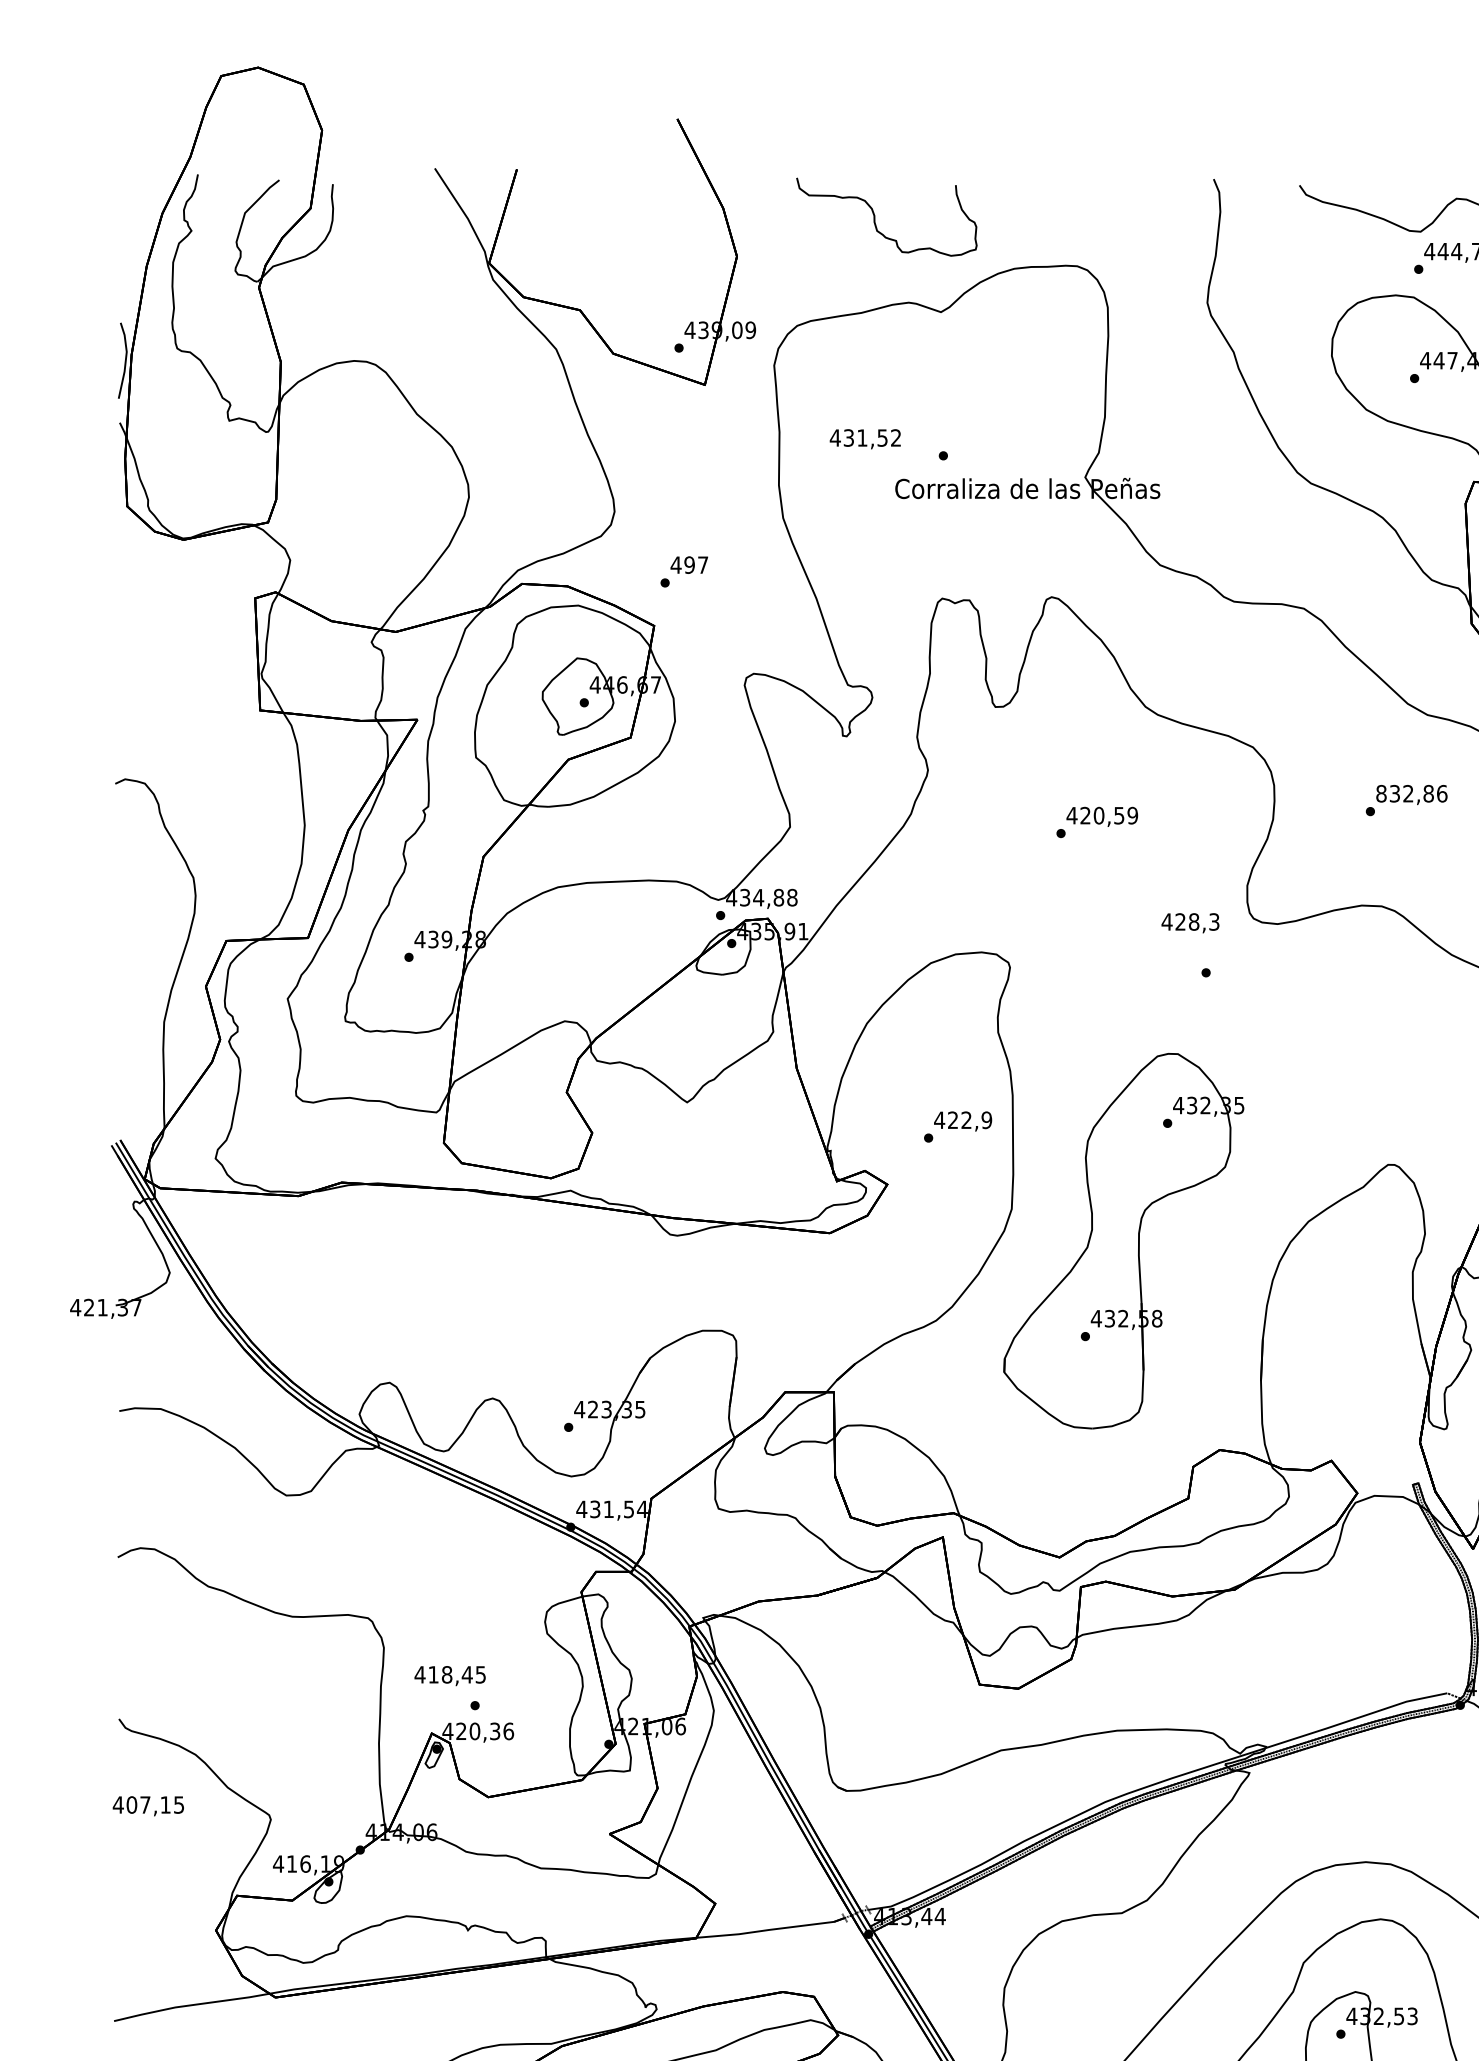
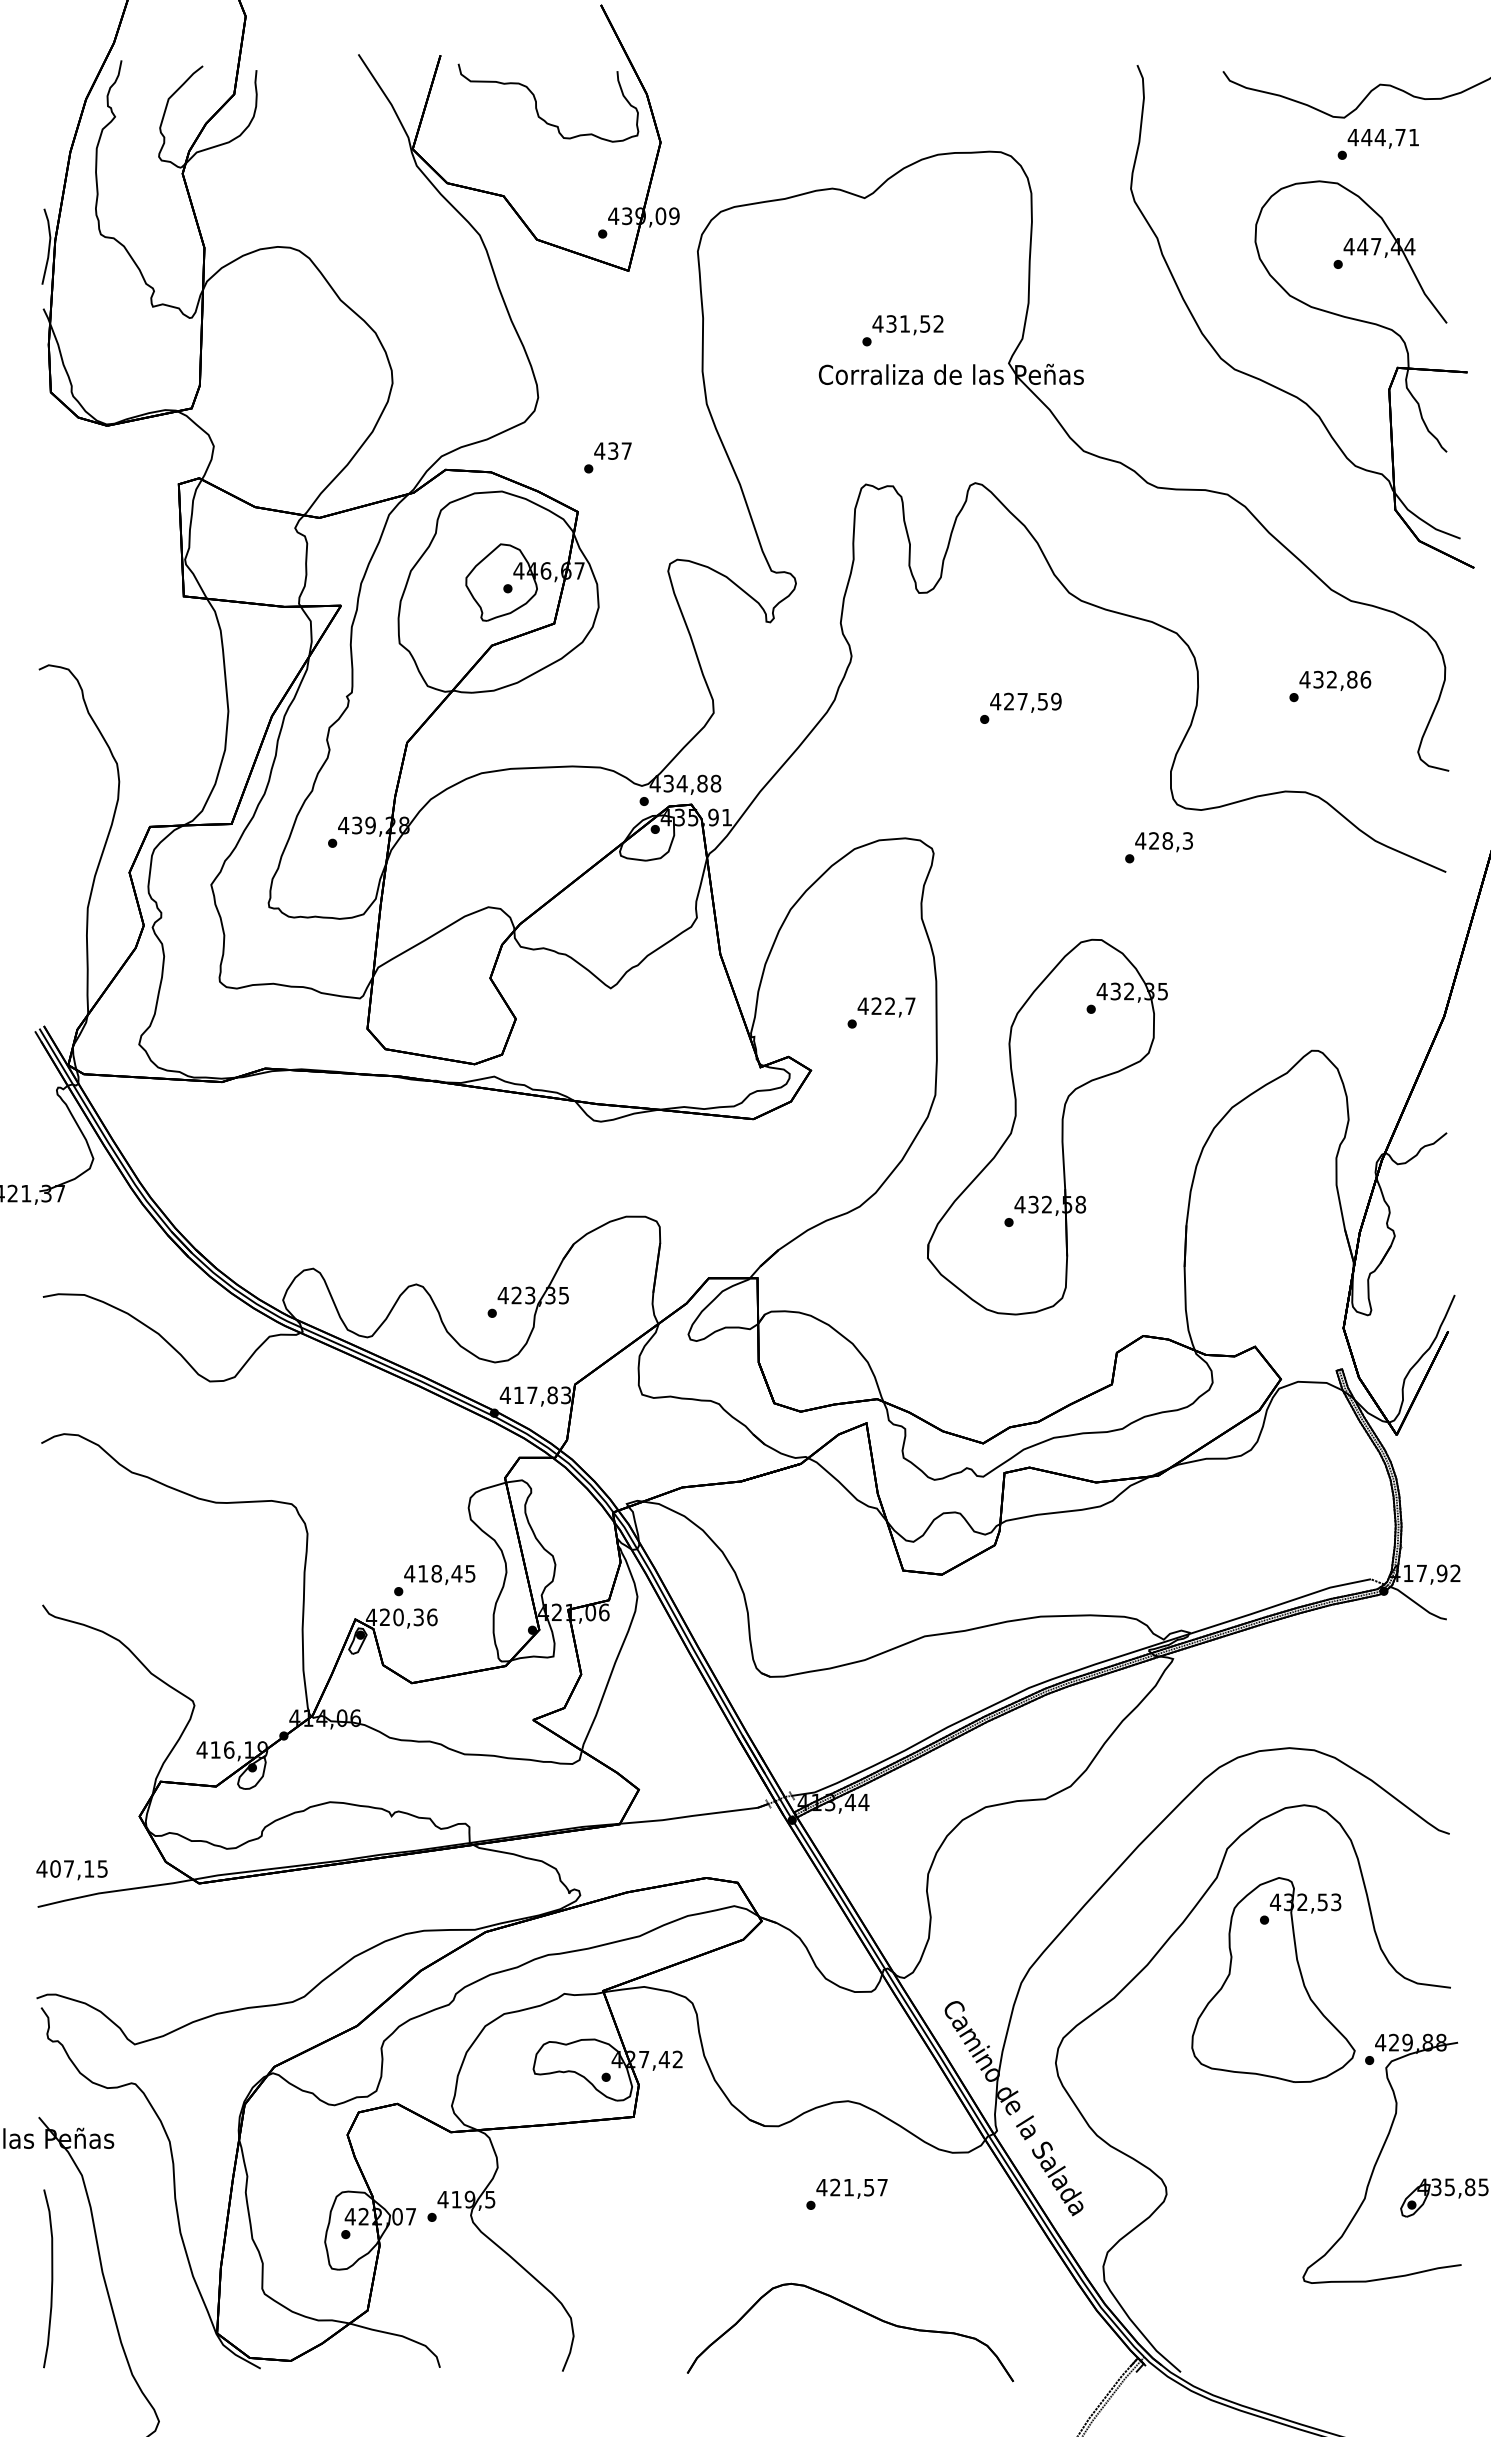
curve: (874, 216) -> (536, 102), moved
text: (864, 439) -> (907, 325), moved
text: (689, 564) -> (613, 450), 497 -> 437
text: (1380, 793) -> (1304, 679), 832,86 -> 432,86
text: (1098, 815) -> (1022, 701), 420,59 -> 427,59
text: (1189, 923) -> (1163, 842), moved
text: (986, 1120) -> (910, 1006), 422,9 -> 422,7
text: (618, 1509) -> (542, 1395), 431,54 -> 417,83
text: (449, 1675) -> (439, 1574), moved
text: (147, 1806) -> (71, 1870), moved

